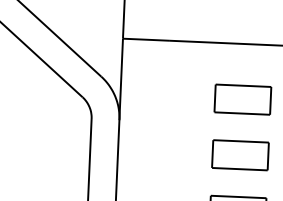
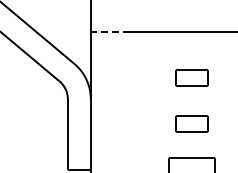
line: (145, 39) -> (109, 31), solid -> dashed
part: (242, 99) -> (191, 77), size x0.7
part: (240, 155) -> (191, 123), size x0.7

